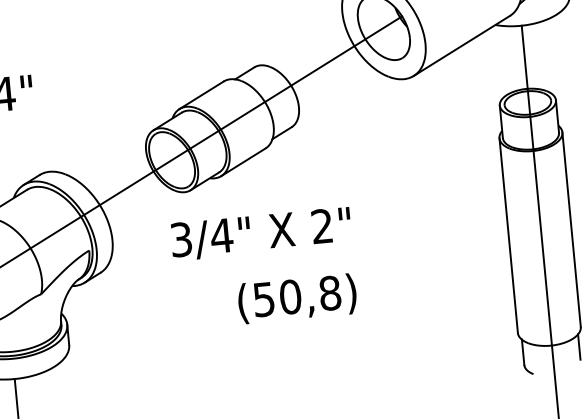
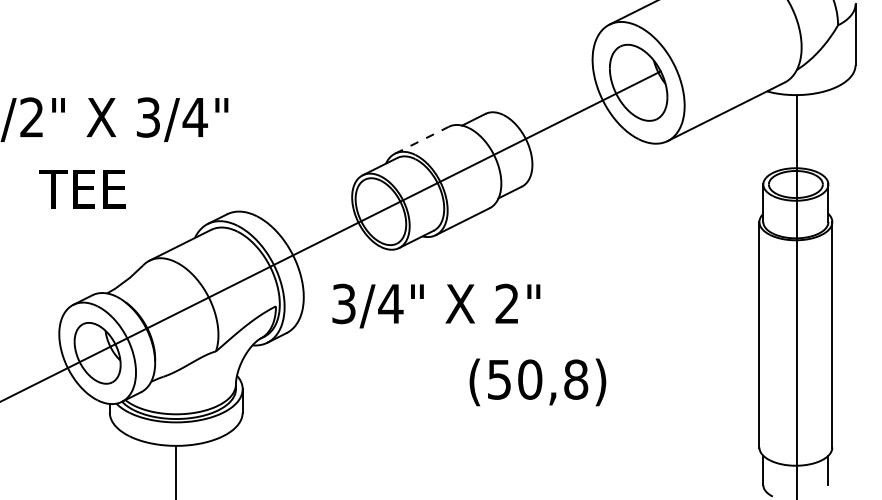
line: (202, 95) -> (422, 140), solid -> dashed
text: (261, 233) -> (436, 305), moved
text: (297, 298) -> (537, 382), moved

